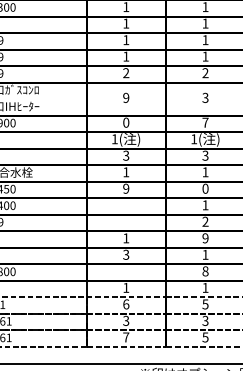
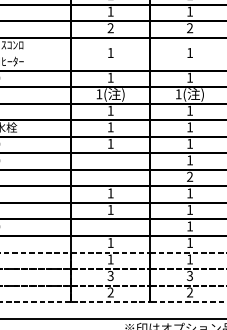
text: (126, 97) -> (110, 52), 9 -> 1
text: (205, 97) -> (189, 52), 3 -> 1
text: (126, 122) -> (110, 77), 0 -> 1
text: (205, 122) -> (189, 77), 7 -> 1
text: (126, 155) -> (110, 110), 3 -> 1
text: (205, 155) -> (189, 110), 3 -> 1
text: (126, 188) -> (110, 143), 9 -> 1
text: (205, 188) -> (189, 143), 0 -> 1
text: (205, 238) -> (189, 193), 9 -> 1
text: (126, 254) -> (110, 209), 3 -> 1
text: (205, 271) -> (189, 226), 8 -> 1
text: (126, 304) -> (110, 259), 6 -> 1
text: (205, 304) -> (189, 259), 5 -> 1
text: (126, 337) -> (110, 292), 7 -> 2
text: (205, 337) -> (189, 292), 5 -> 2

